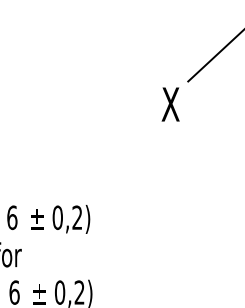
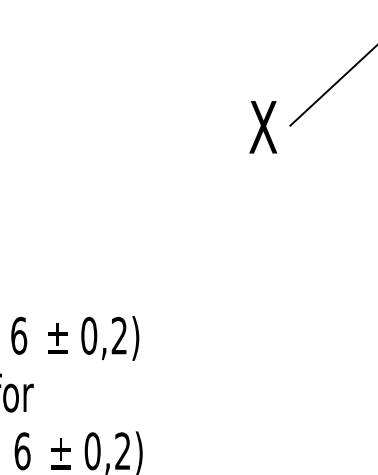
text: (170, 104) -> (263, 127), moved

